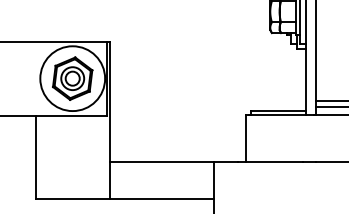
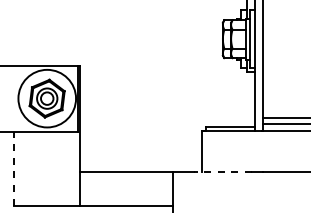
line: (35, 157) -> (14, 168), solid -> dashed
line: (270, 161) -> (223, 172), solid -> dashed

